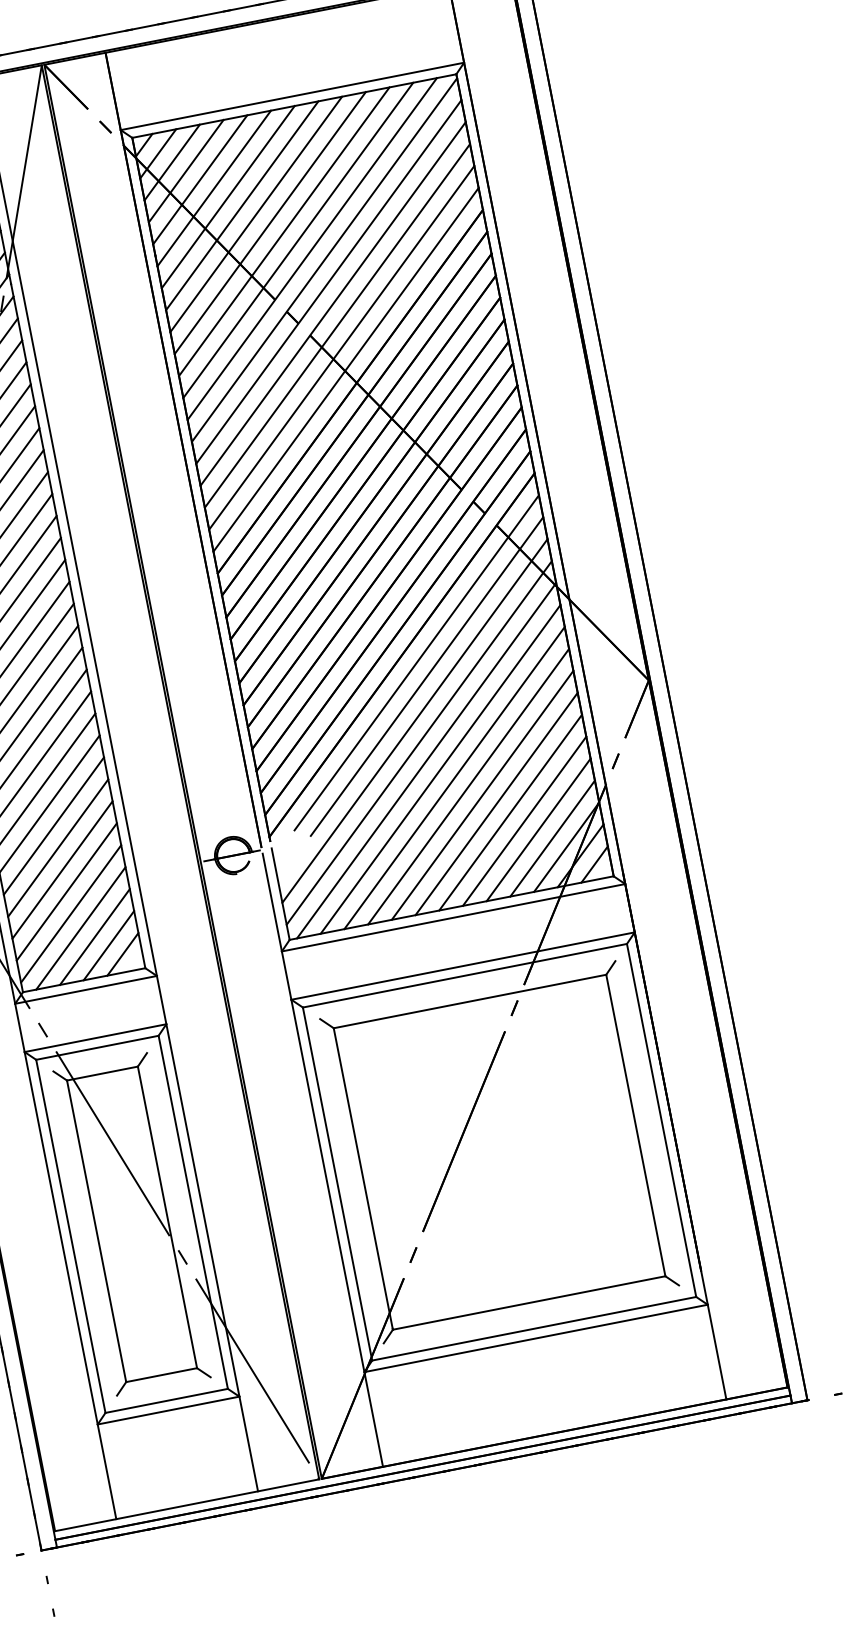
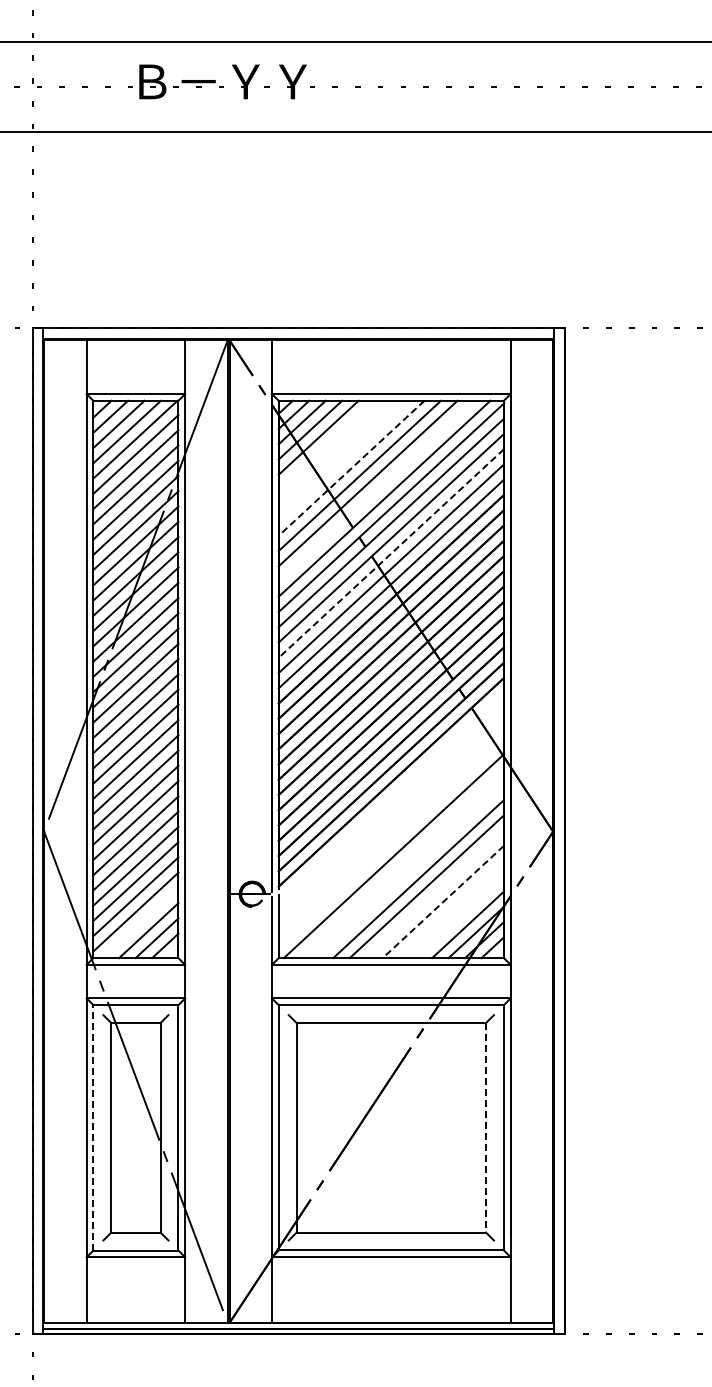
line: (213, 188) -> (326, 445), removed
line: (227, 196) -> (334, 452), removed
line: (242, 205) -> (343, 460), removed
line: (256, 214) -> (351, 468), solid -> dashed
line: (296, 239) -> (375, 490), removed
line: (336, 326) -> (390, 553), solid -> dashed
line: (415, 663) -> (399, 789), removed
line: (425, 676) -> (404, 799), removed
line: (413, 720) -> (390, 827), removed
line: (418, 743) -> (390, 843), removed
line: (439, 769) -> (401, 863), removed
line: (453, 778) -> (409, 871), removed
line: (495, 804) -> (434, 894), removed
line: (511, 813) -> (443, 902), solid -> dashed
line: (524, 821) -> (451, 909), removed
line: (538, 830) -> (459, 917), removed
line: (80, 927) -> (140, 922), removed
line: (636, 1124) -> (486, 1127), solid -> dashed
line: (70, 1235) -> (93, 1127), solid -> dashed

